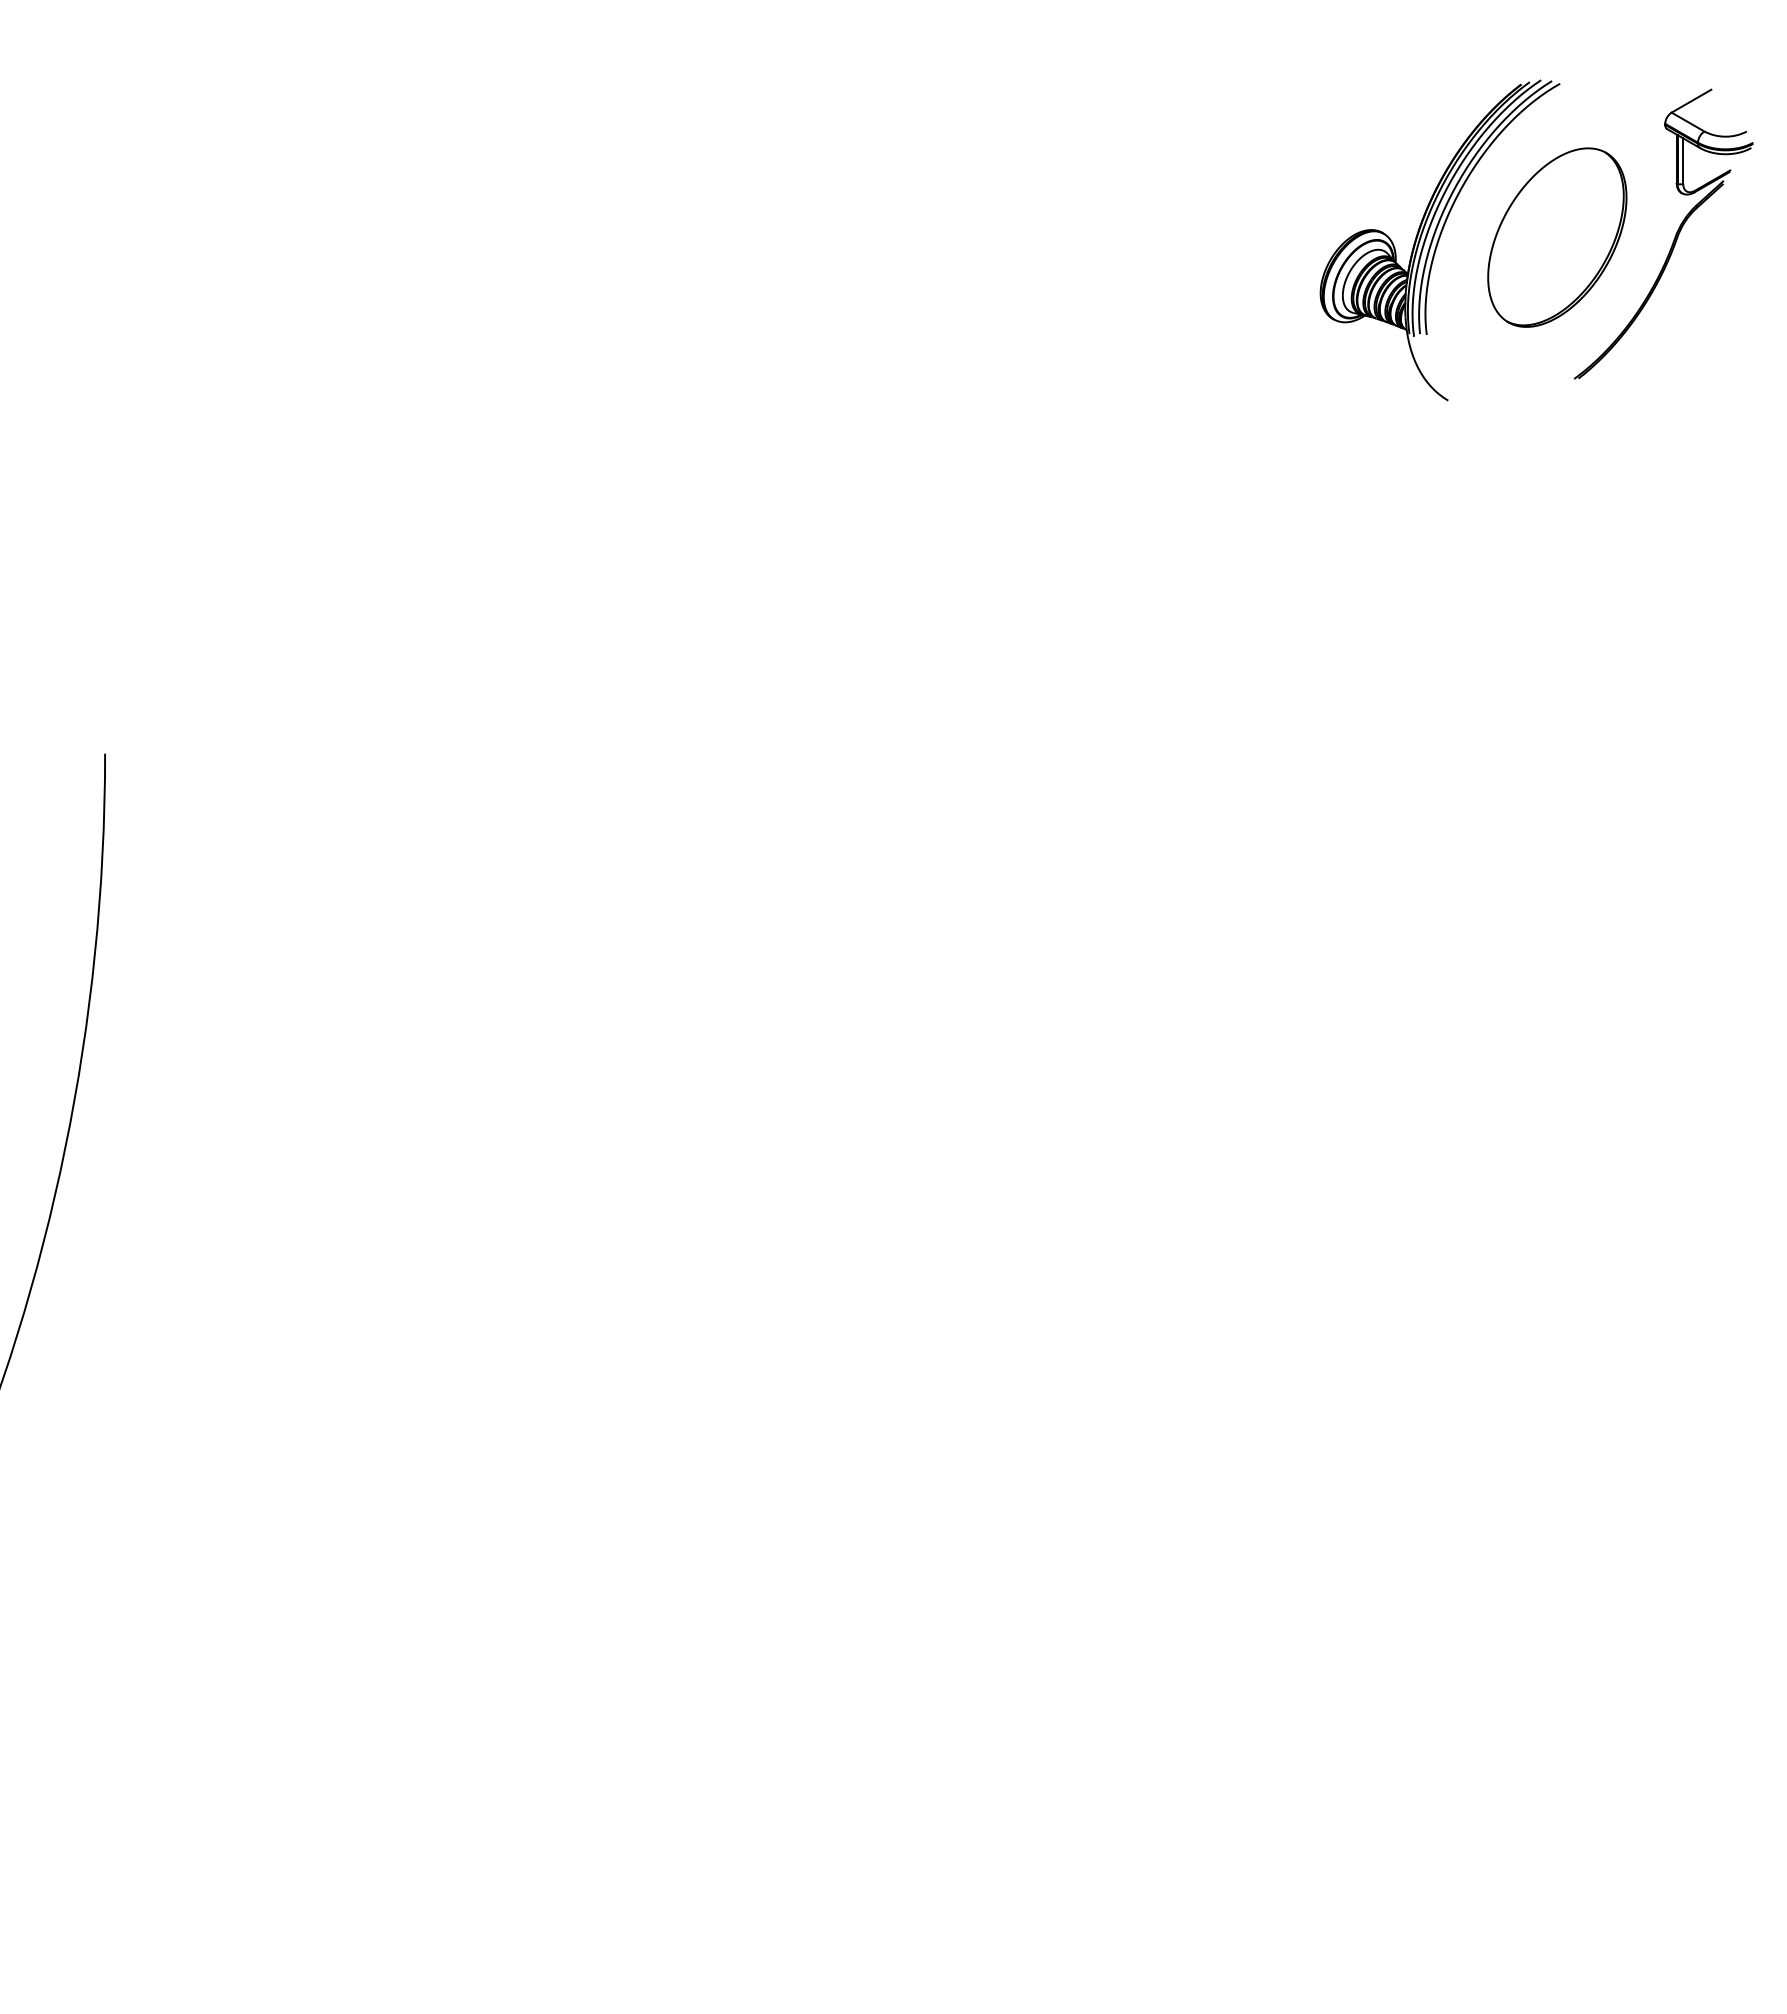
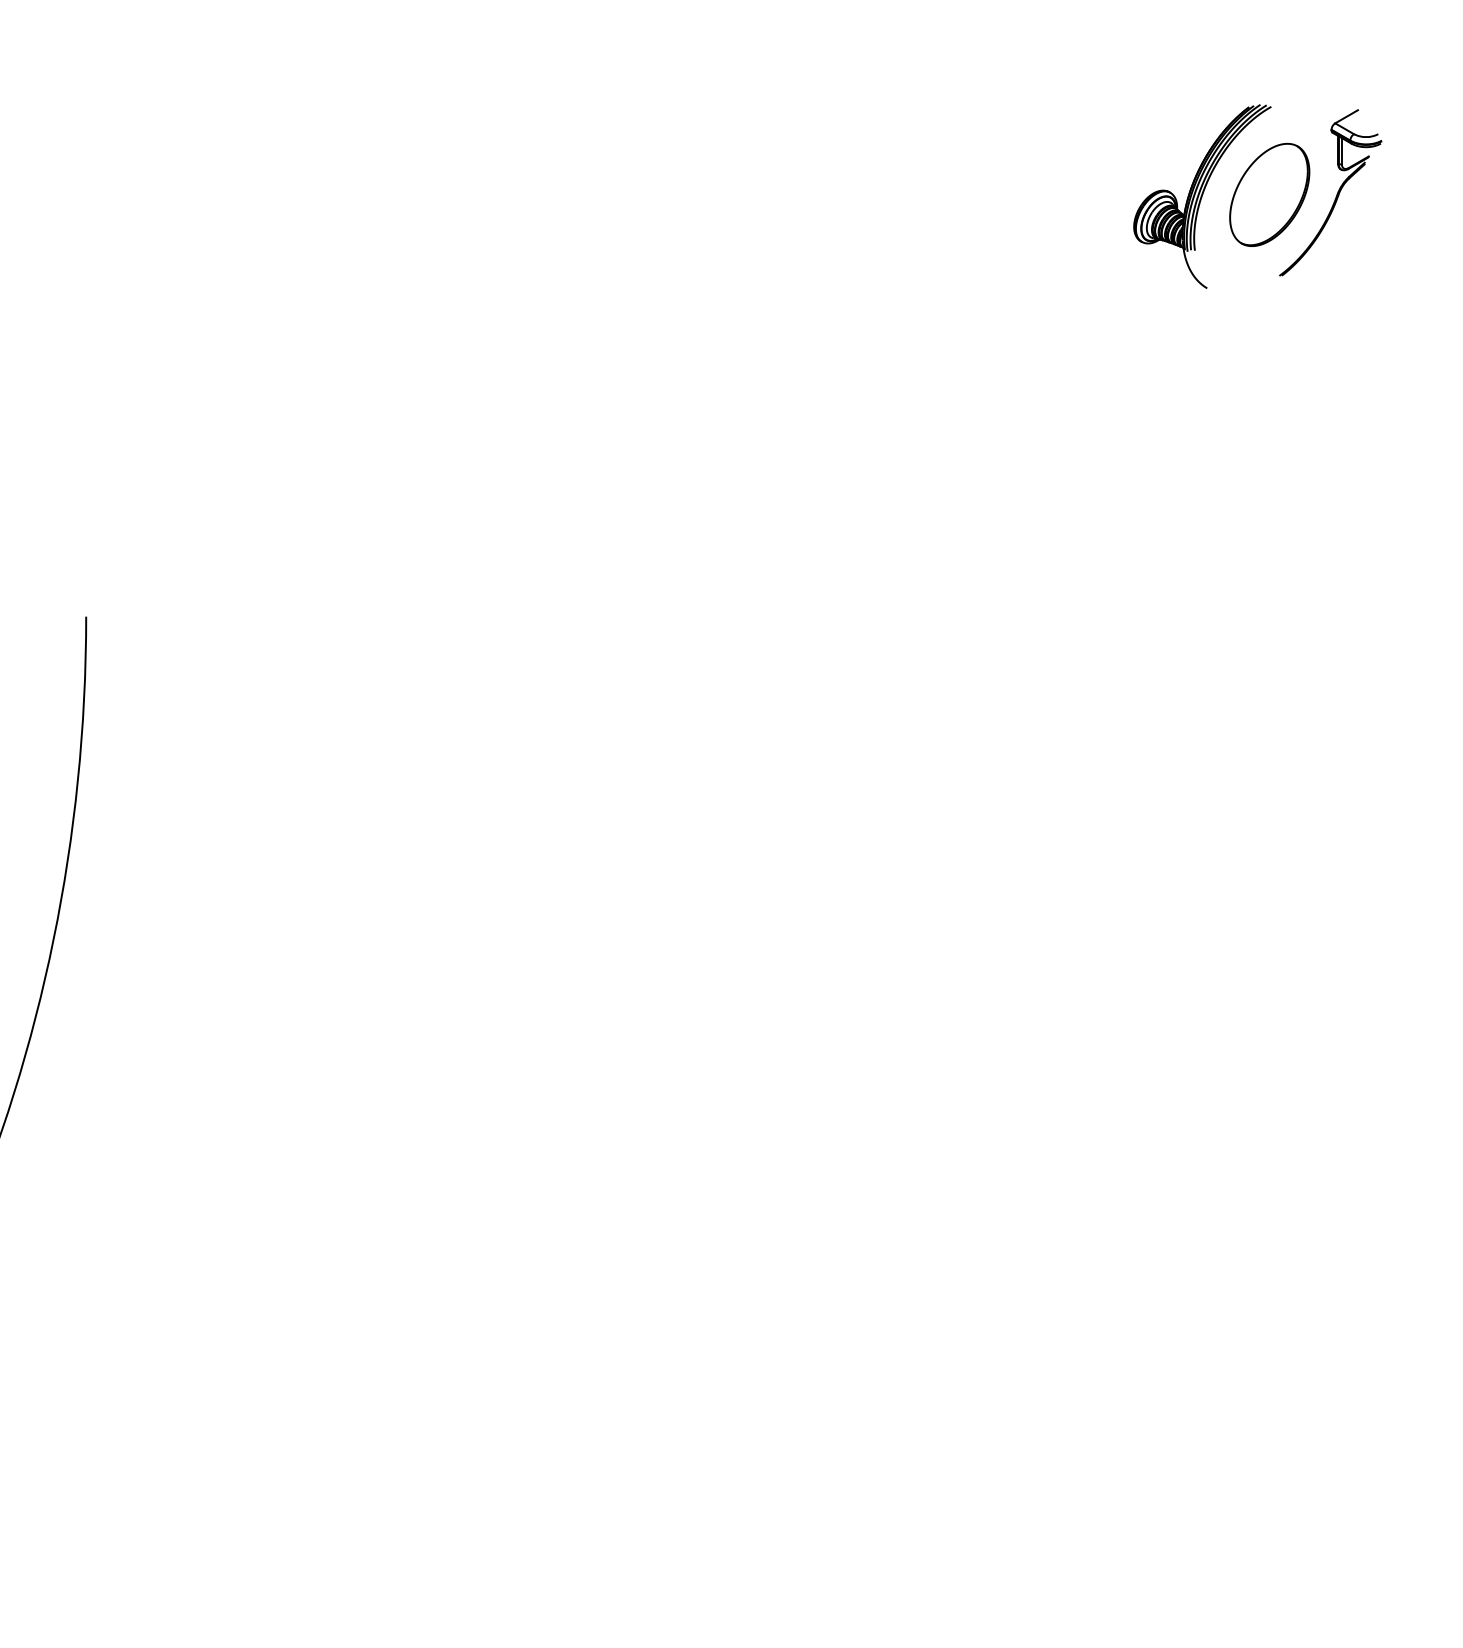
part: (1536, 240) -> (1257, 196), size x0.7

